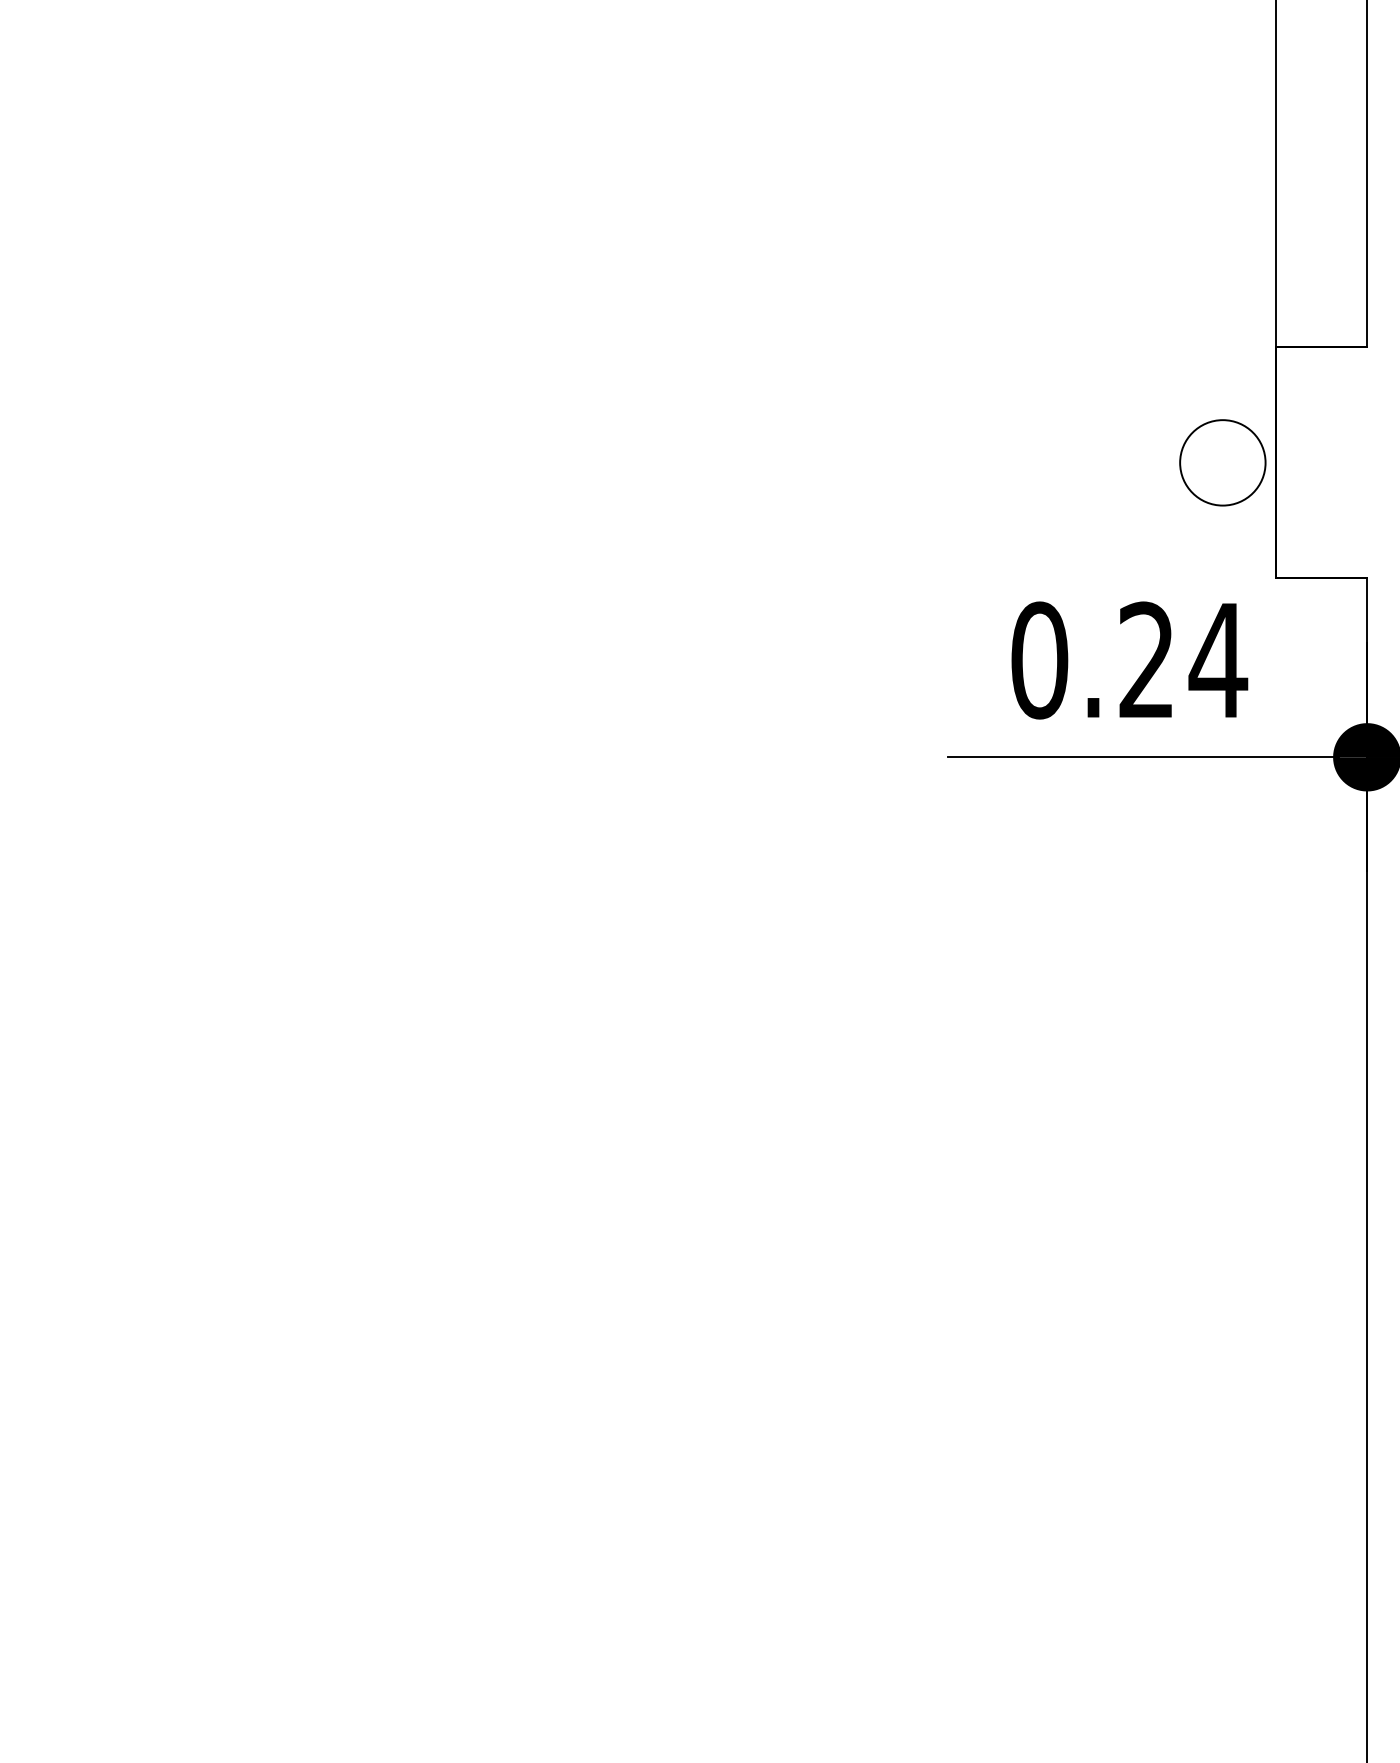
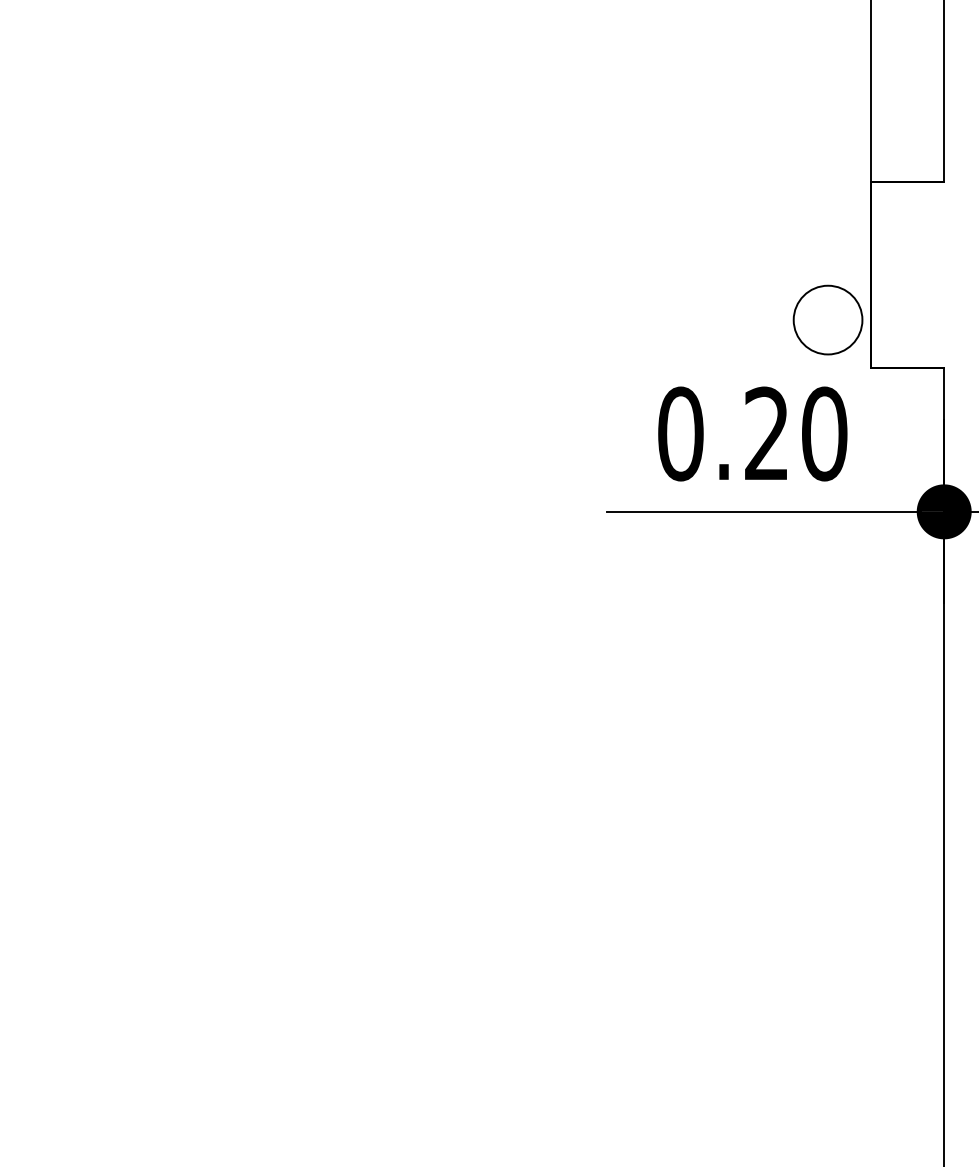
circle: (1222, 462) -> (827, 319), moved
text: (1218, 660) -> (824, 434), 0.24 -> 0.20

